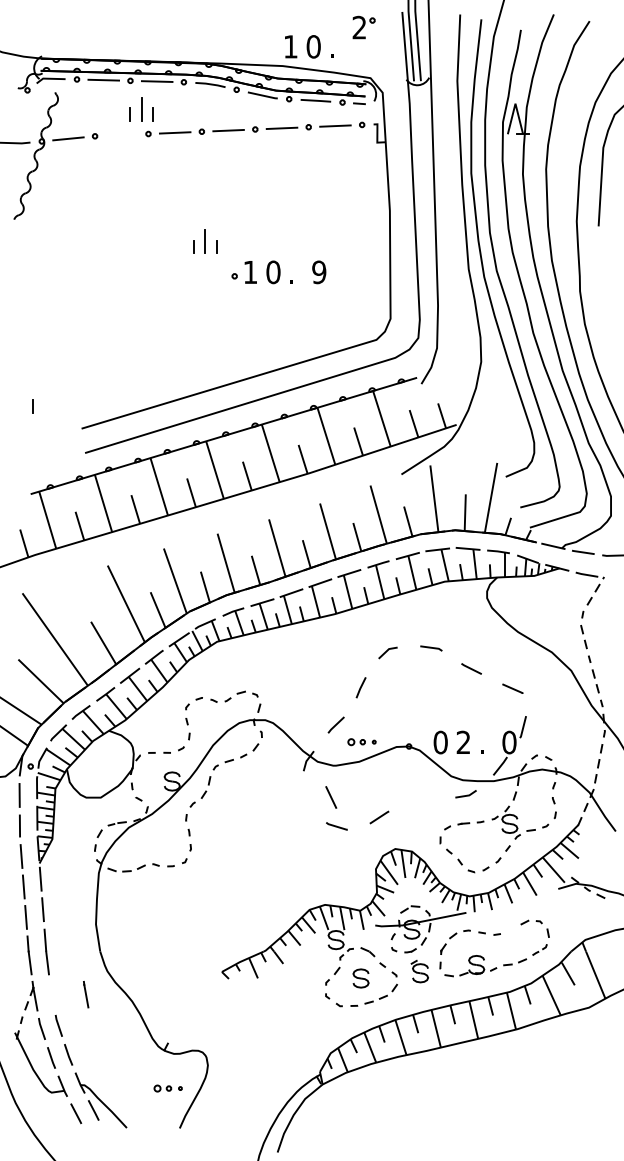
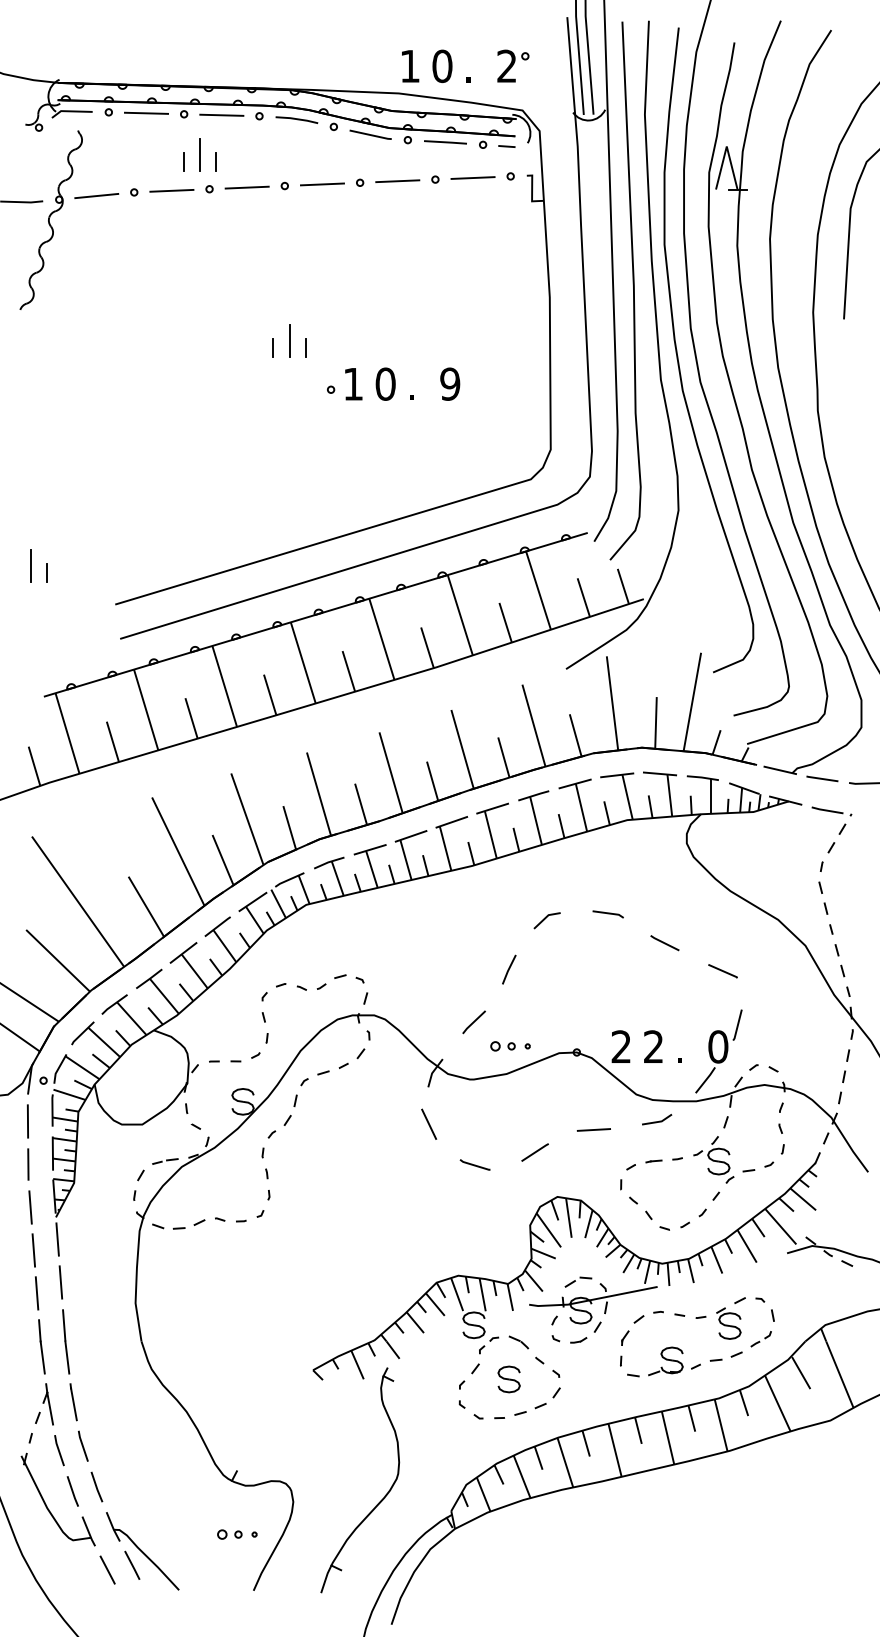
part: (364, 27) -> (513, 65), moved
line: (121, 134) -> (171, 190), added
curve: (449, 205) -> (633, 290), added
line: (22, 400) -> (31, 565), added
text: (440, 742) -> (621, 1046), 0 -> 2
line: (331, 796) -> (429, 1123), moved
line: (420, 801) -> (593, 1129), added
part: (419, 971) -> (728, 1323), moved
line: (86, 994) -> (73, 1402), moved
part: (269, 1064) -> (380, 1500), added

